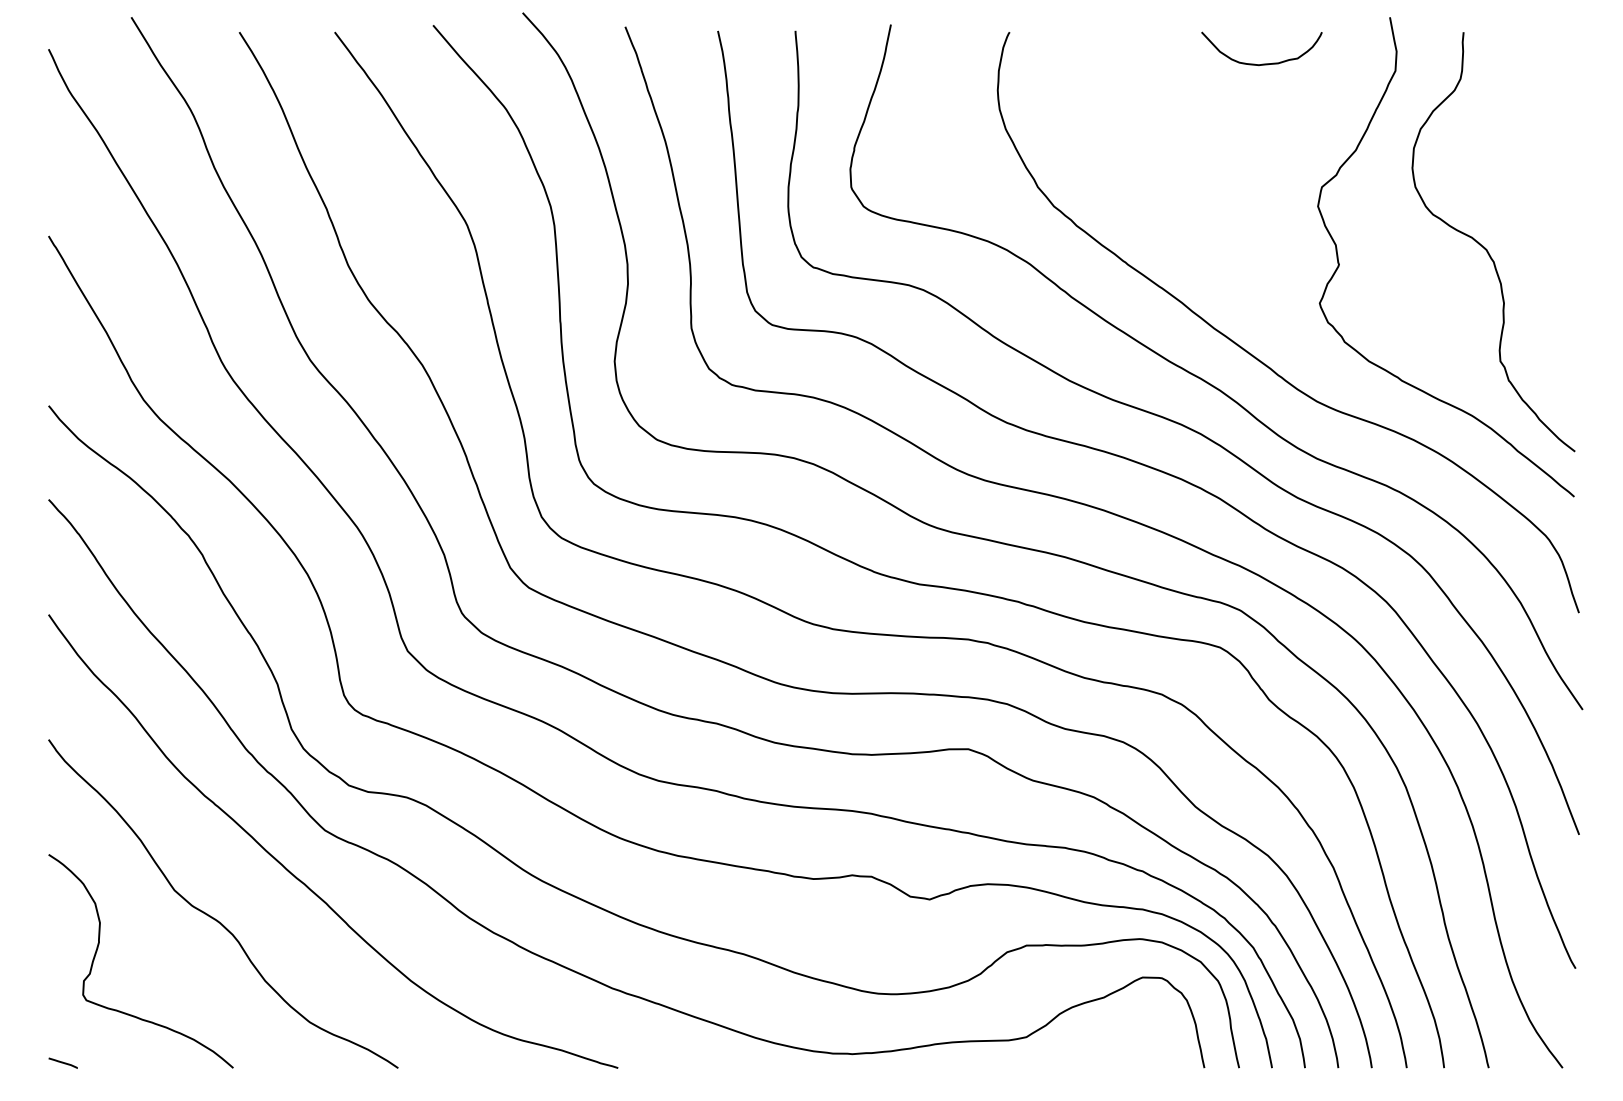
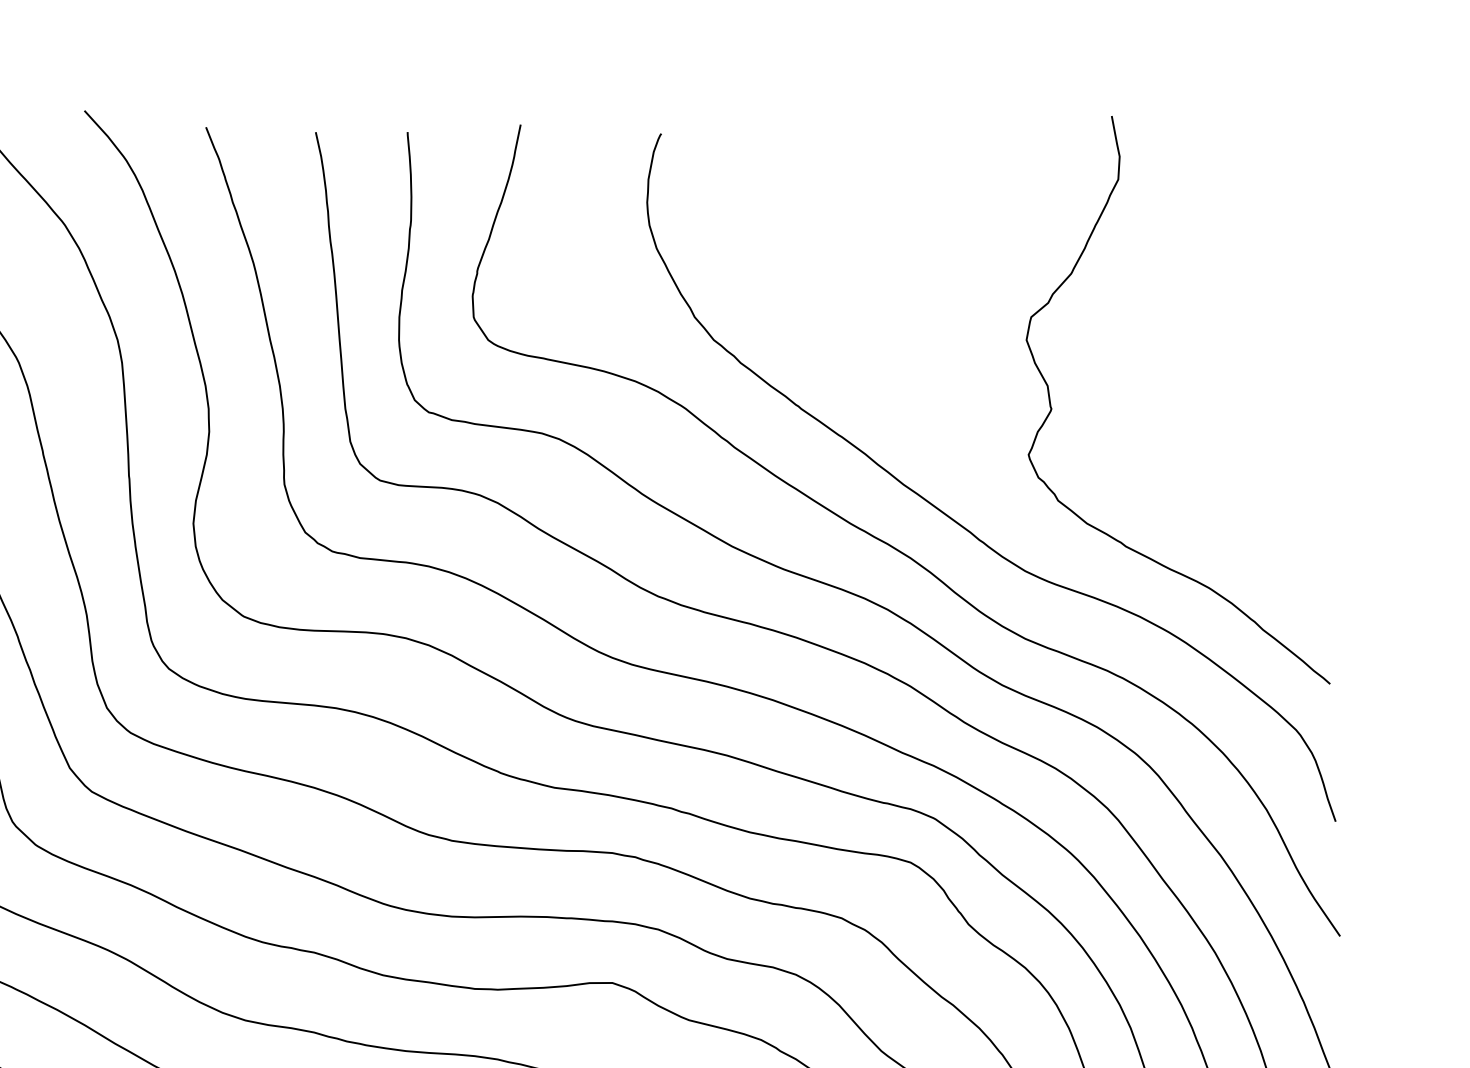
curve: (1262, 63) -> (960, 170), removed
curve: (1486, 248) -> (1226, 389), removed

